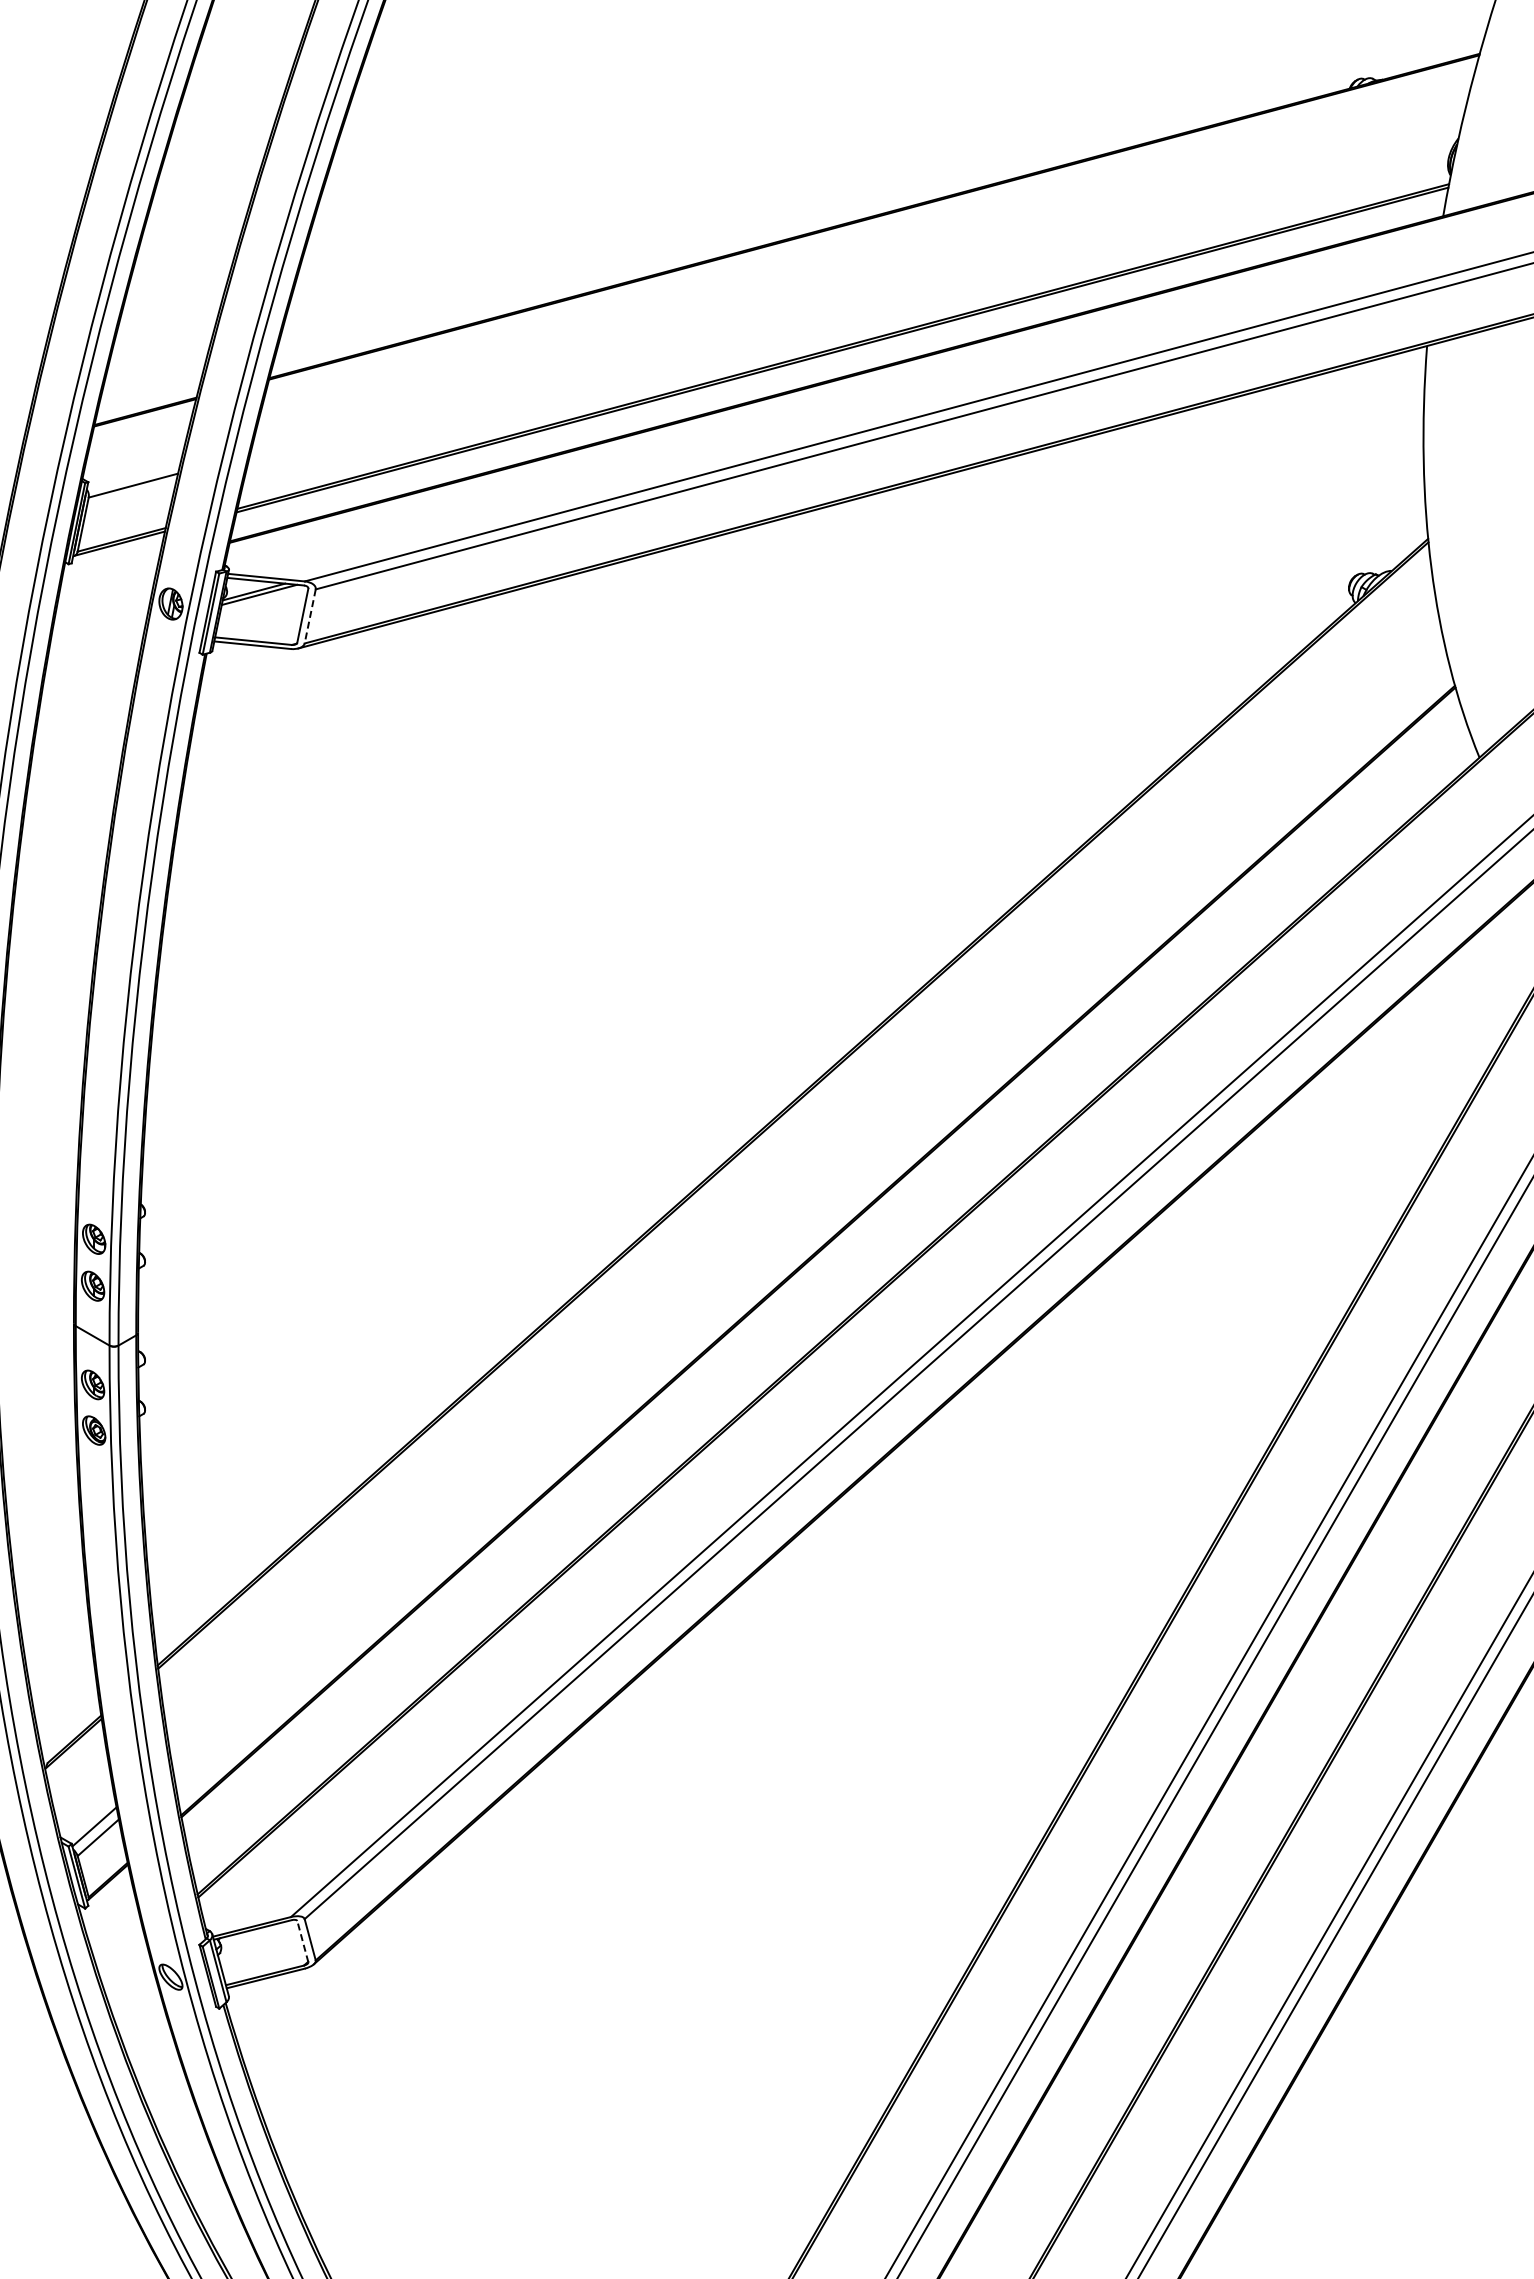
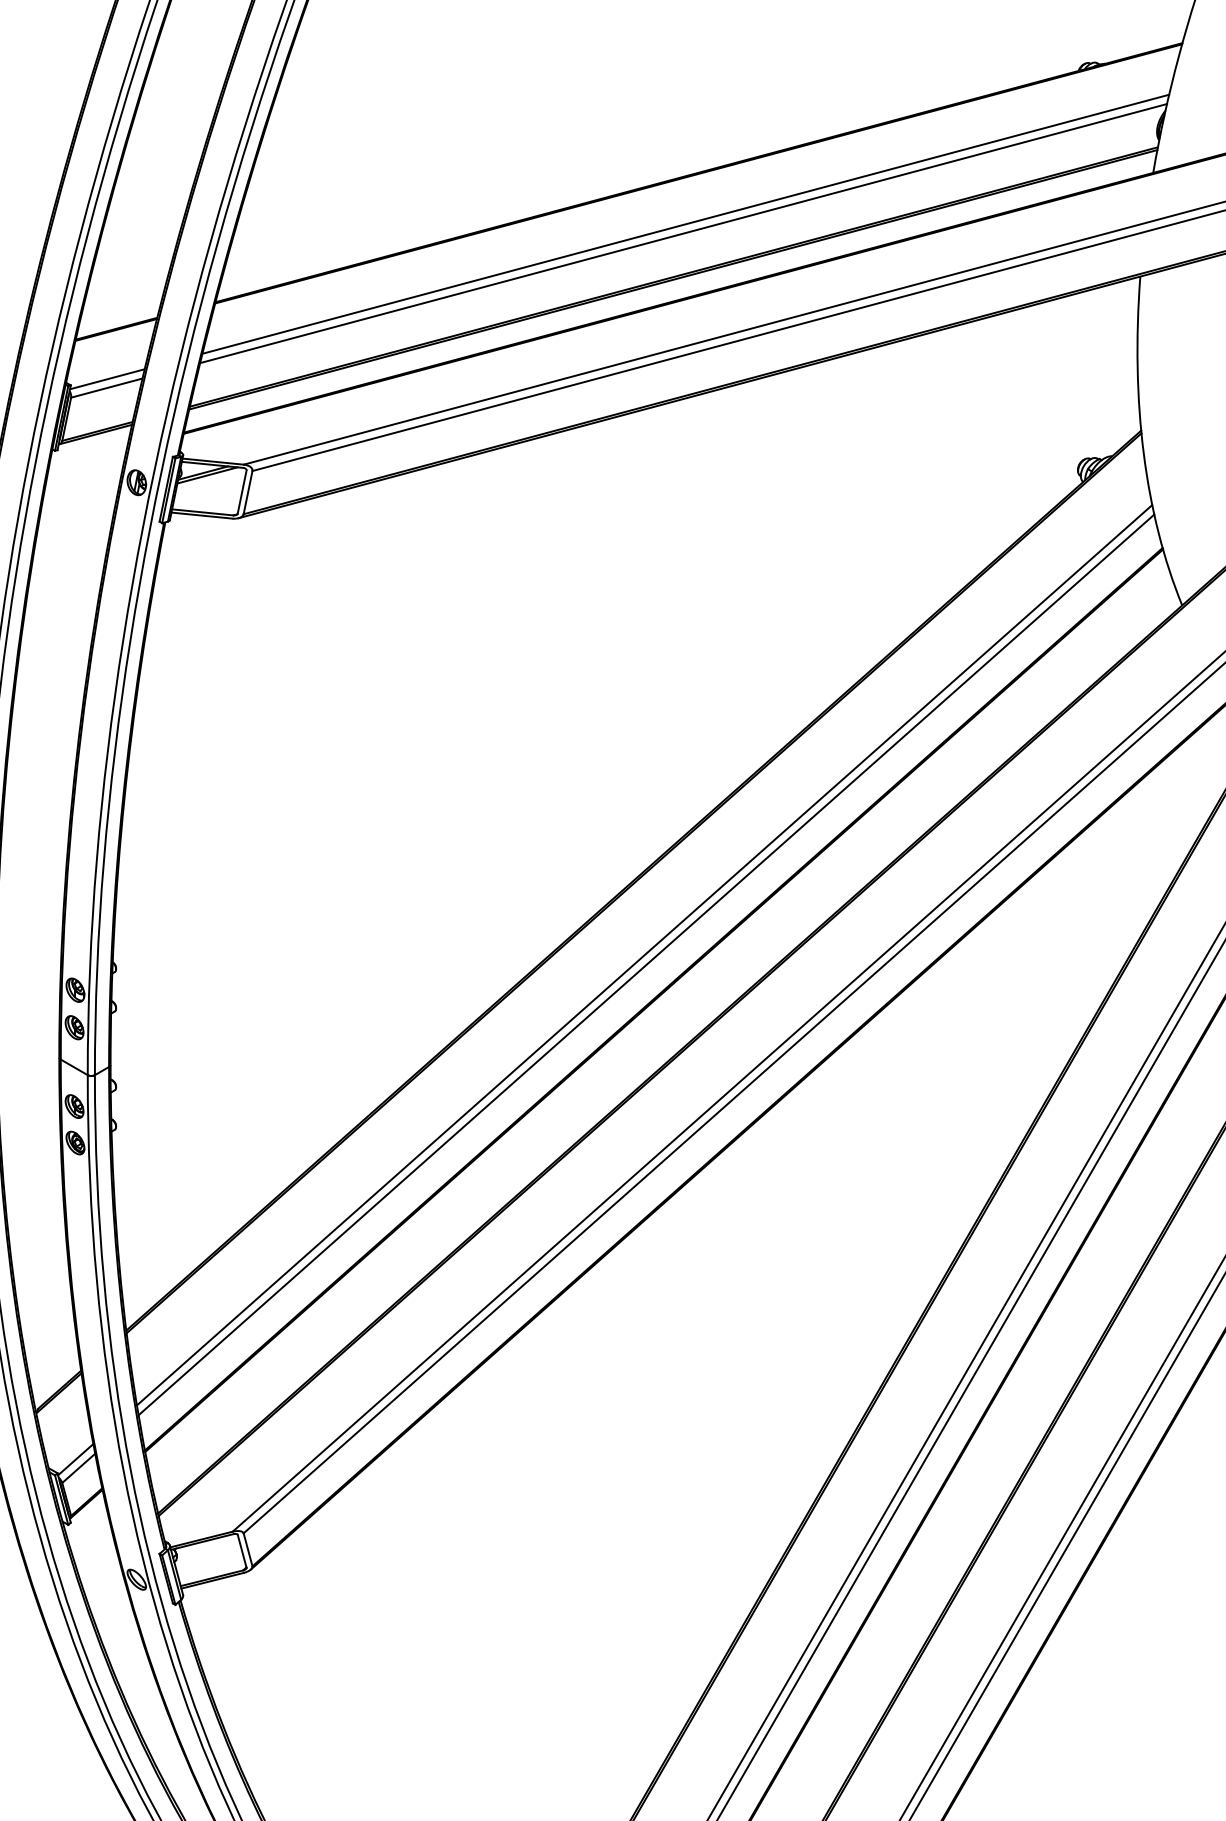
line: (858, 280) -> (686, 224), added
line: (855, 292) -> (683, 233), added
line: (133, 474) -> (106, 379), added
line: (310, 616) -> (248, 492), dashed -> solid
line: (806, 1195) -> (644, 955), added
line: (808, 1207) -> (646, 964), added
line: (302, 1941) -> (241, 1551), dashed -> solid

